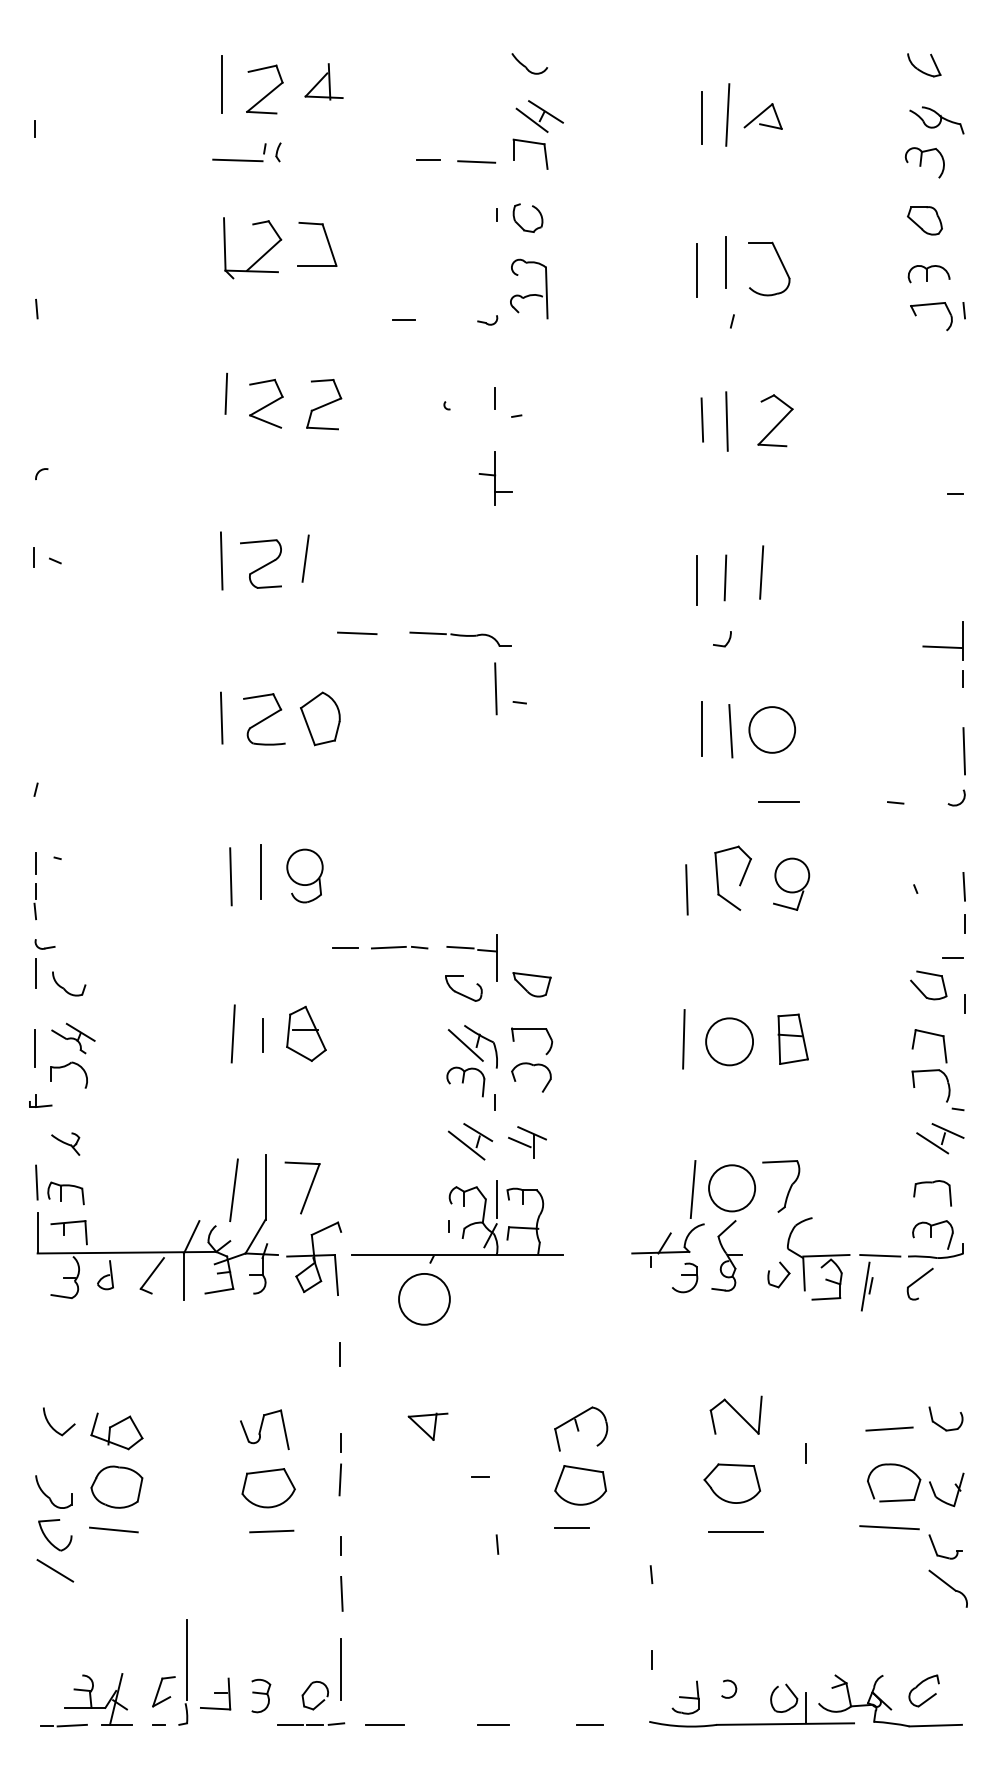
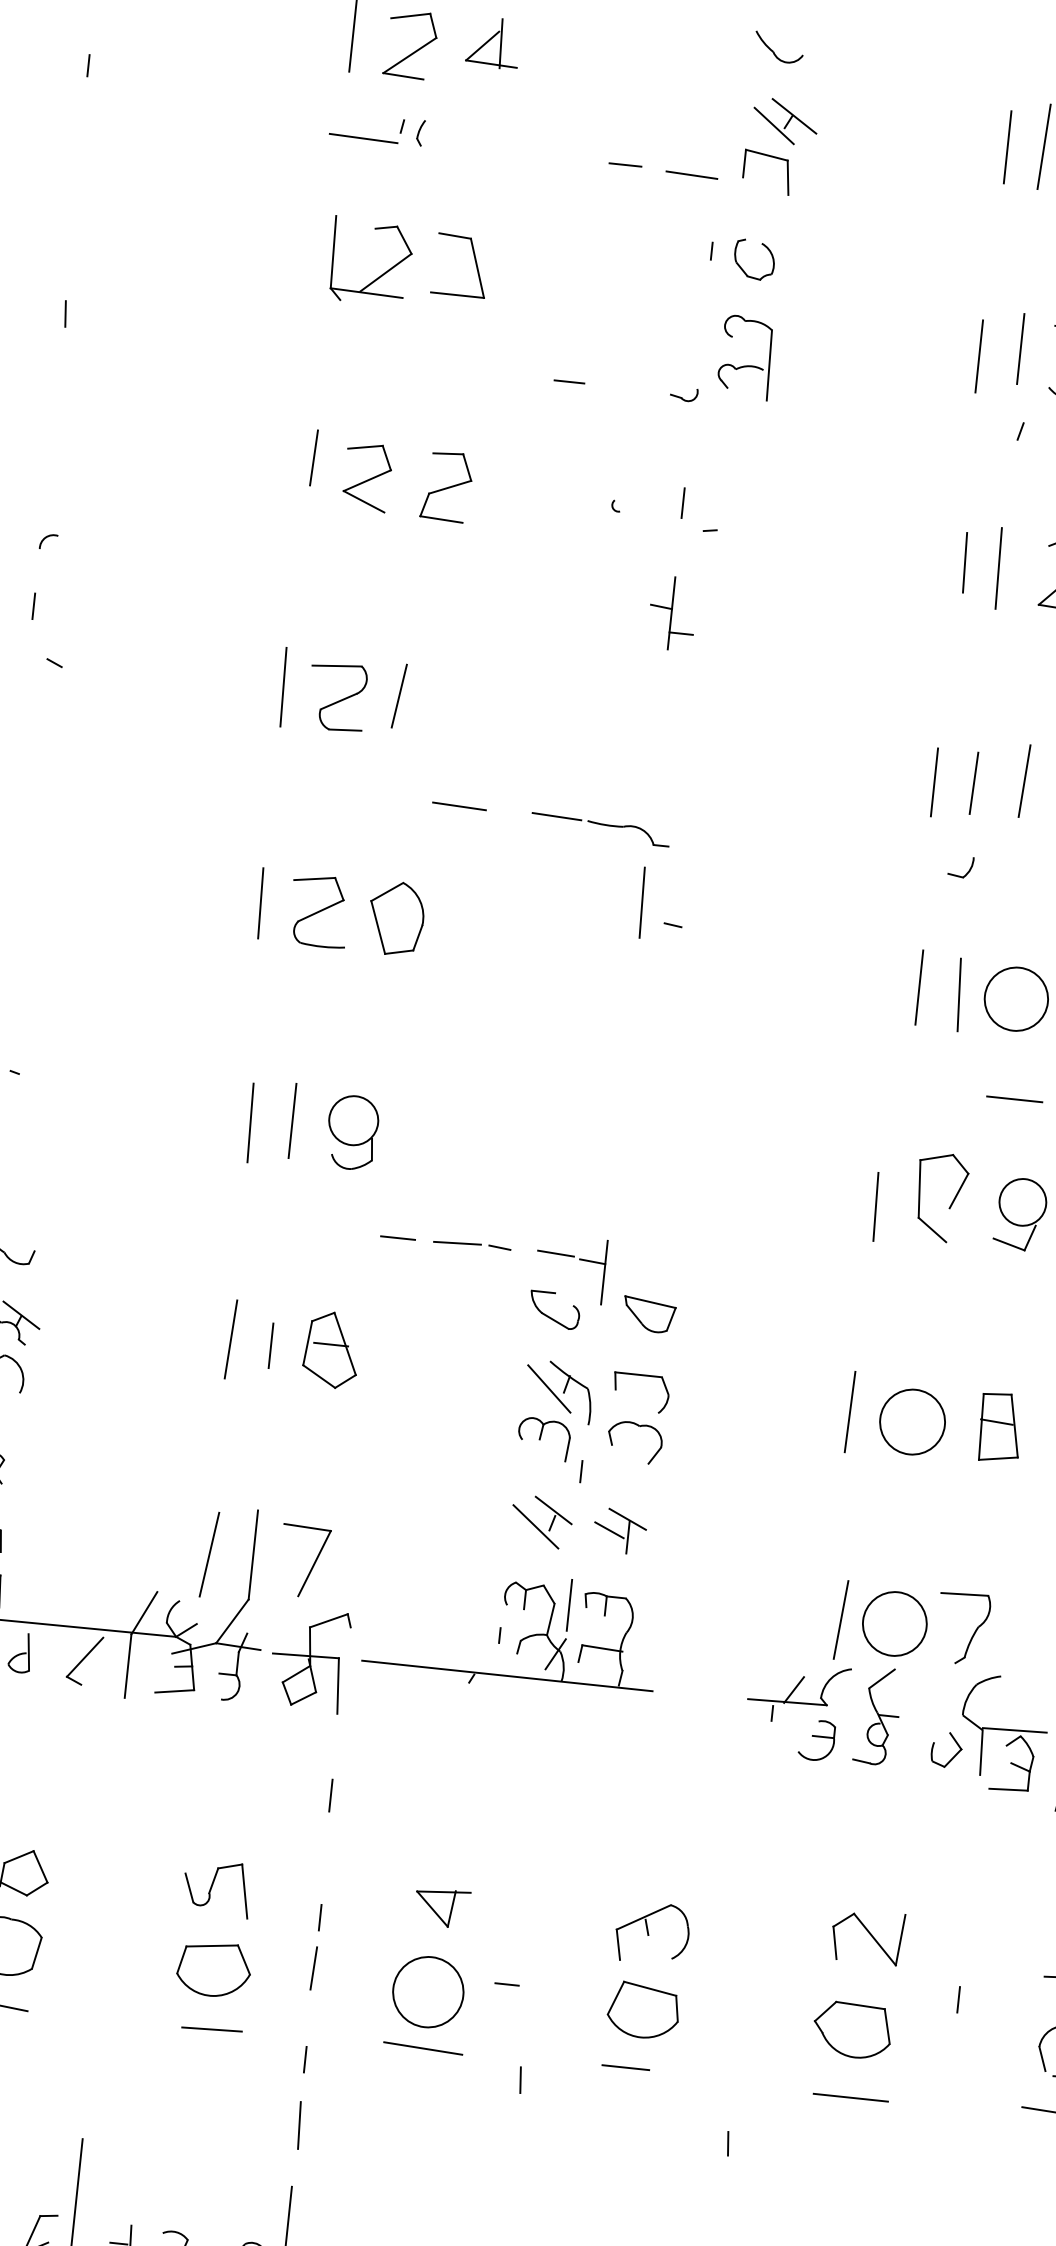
line: (33, 557) -> (33, 605), moved
circle: (424, 1299) -> (428, 1992), moved
line: (424, 1528) -> (422, 2047), added

